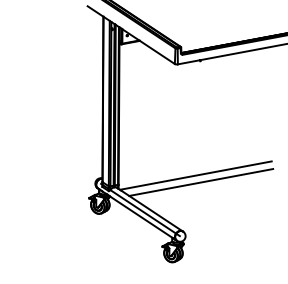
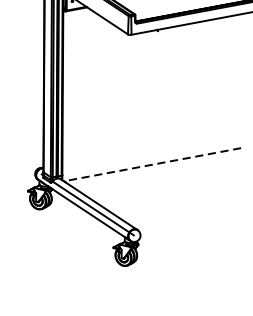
line: (195, 175) -> (152, 164), solid -> dashed
line: (201, 182) -> (159, 172), removed

